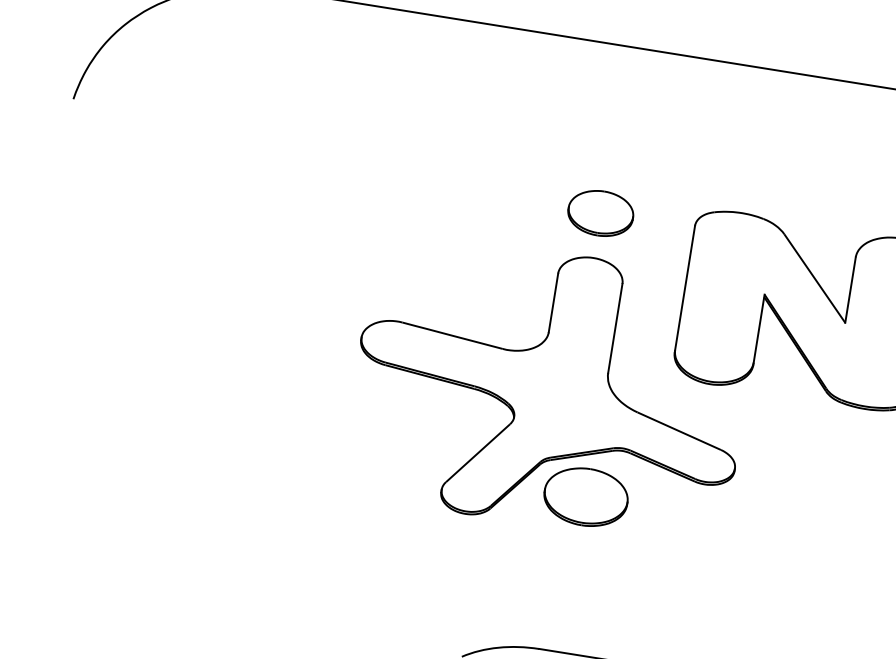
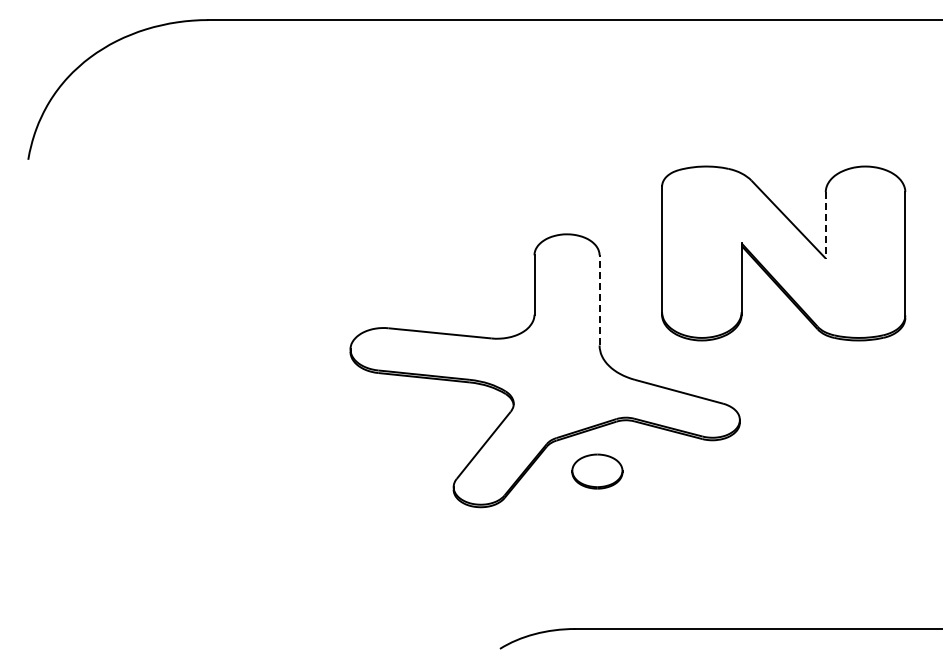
part: (600, 213) -> (566, 189), removed
line: (850, 290) -> (825, 225), solid -> dashed
line: (615, 327) -> (599, 299), solid -> dashed
part: (586, 497) -> (597, 471), size x0.6

